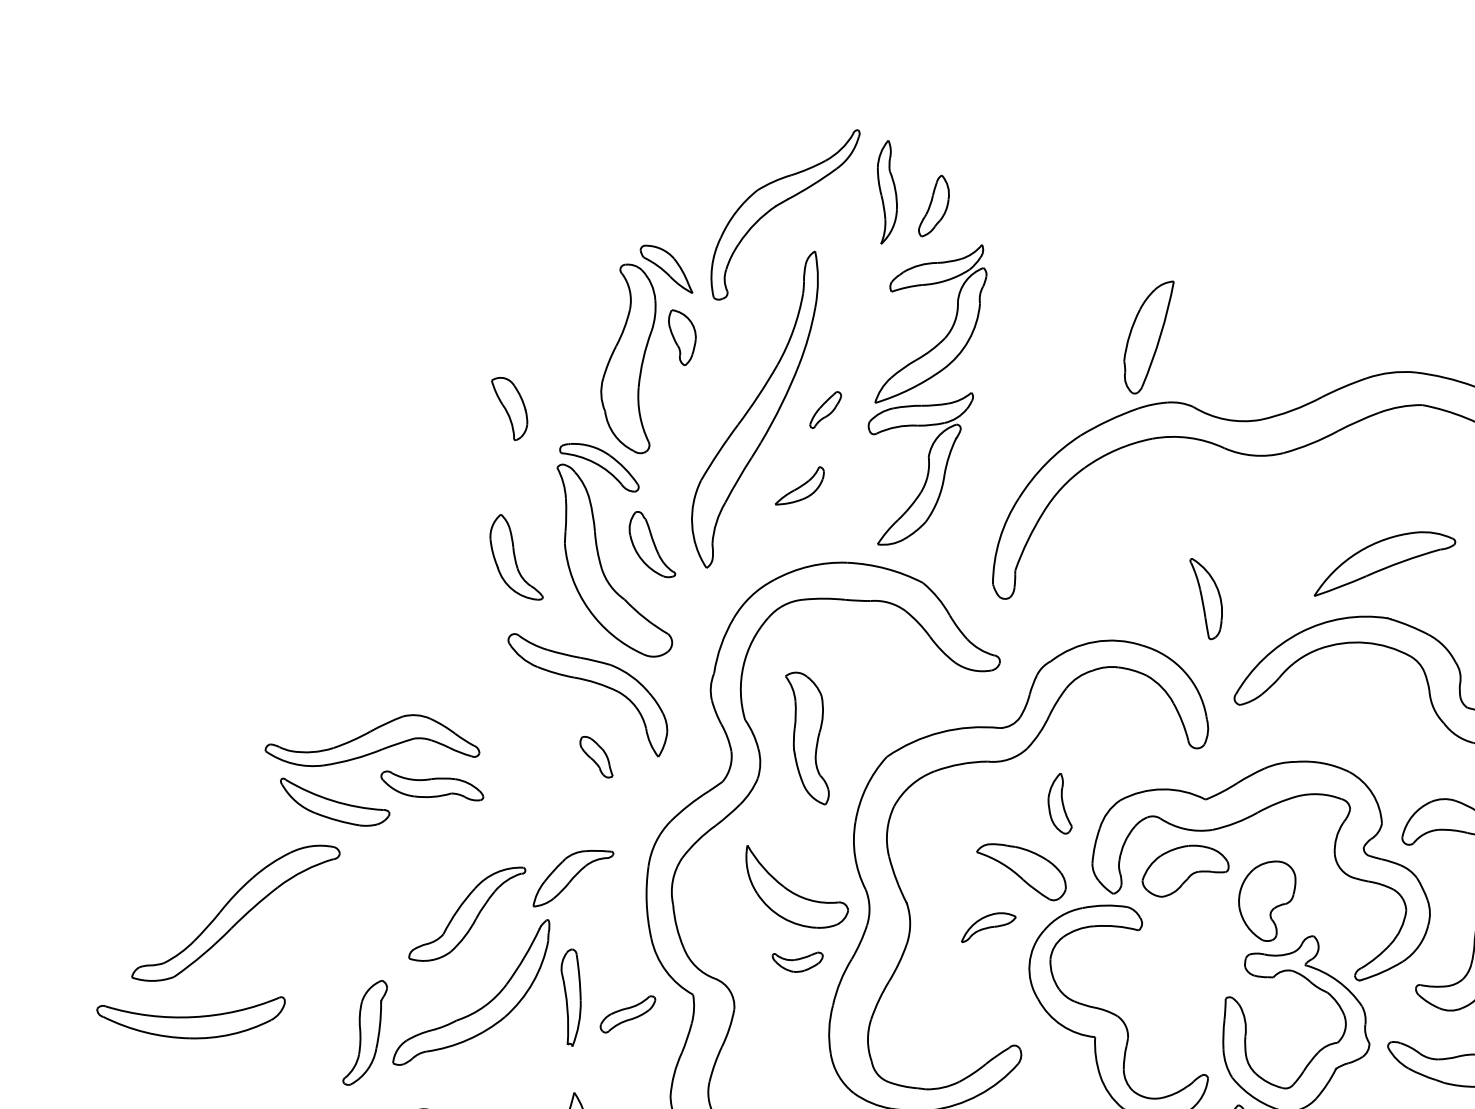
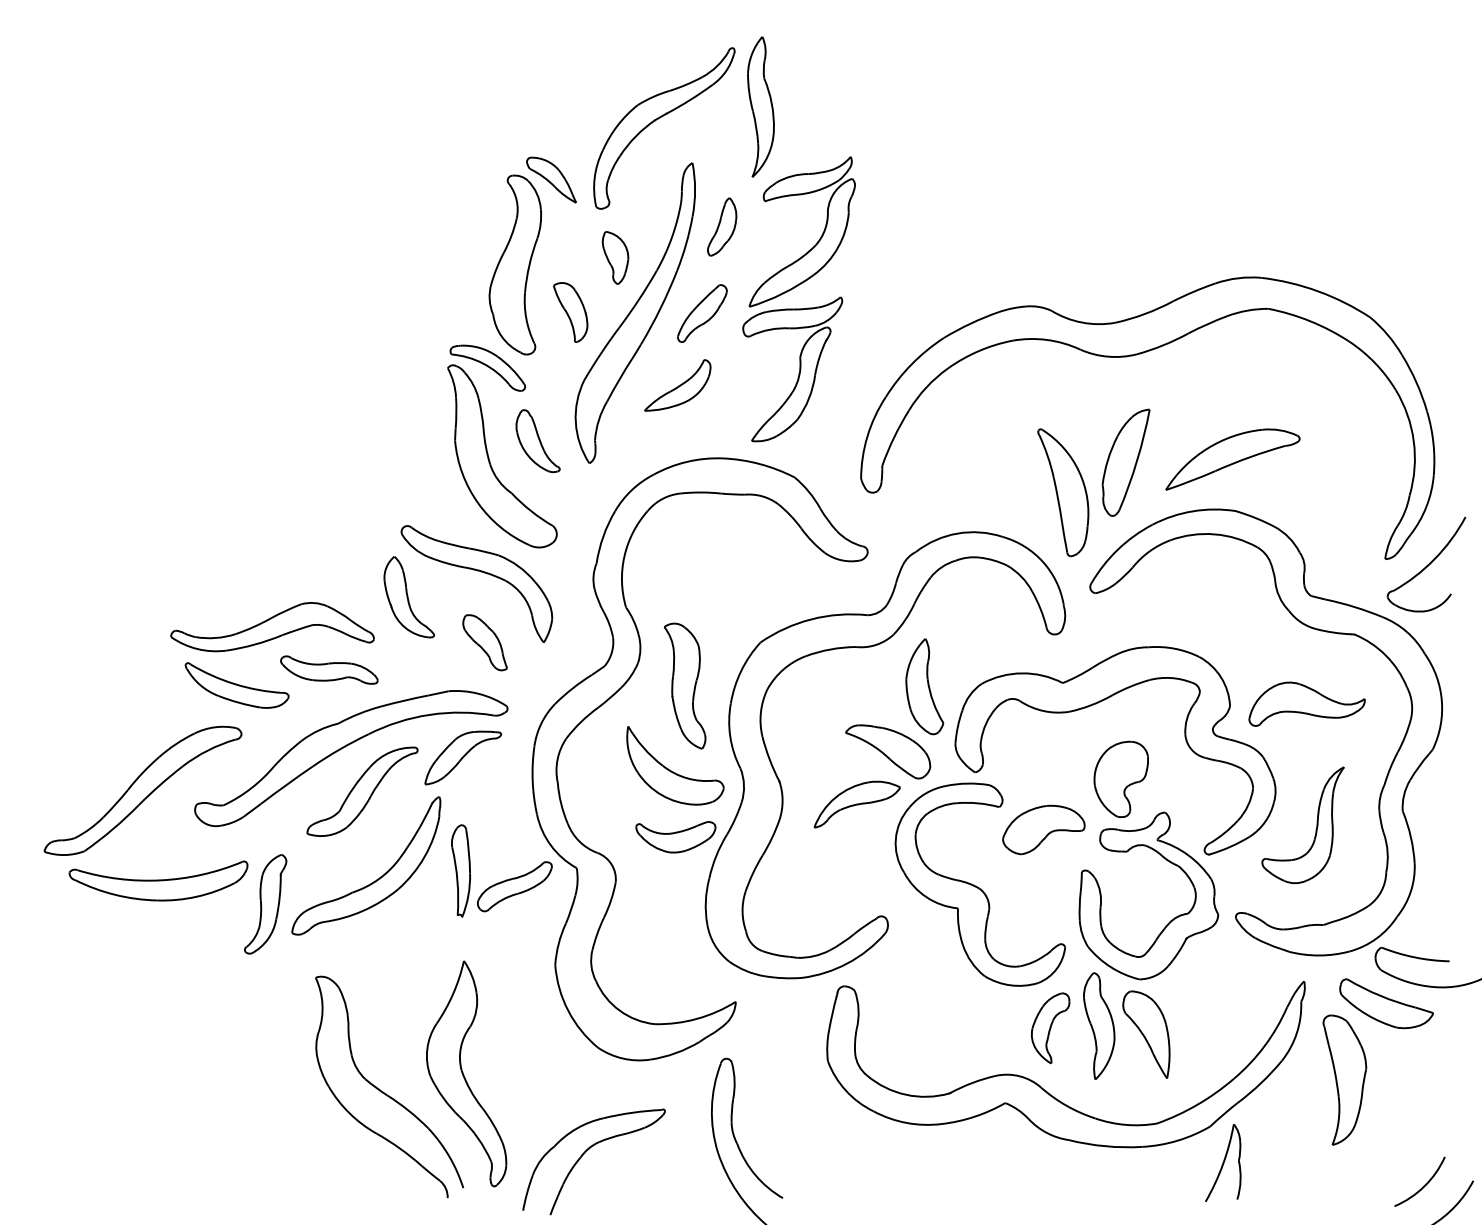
part: (886, 191) -> (760, 106), size x1.43
part: (934, 205) -> (722, 226), moved
part: (682, 337) -> (615, 257), moved
part: (1148, 337) -> (1125, 462), moved
part: (509, 408) -> (570, 312), moved
part: (825, 409) -> (702, 313), size x1.67
part: (799, 485) -> (677, 385), size x1.43
part: (515, 557) -> (408, 597), moved
part: (1206, 598) -> (1063, 492), size x1.67
part: (807, 737) -> (685, 685), moved
part: (595, 756) -> (484, 642), size x1.43
part: (1059, 803) -> (924, 686), size x1.67
part: (449, 867) -> (345, 747), added
part: (1185, 870) -> (1043, 829), moved
part: (988, 927) -> (856, 804), size x1.67
part: (797, 962) -> (675, 837), size x1.67
part: (627, 1014) -> (514, 886), size x1.43
part: (191, 1017) -> (158, 880), moved

